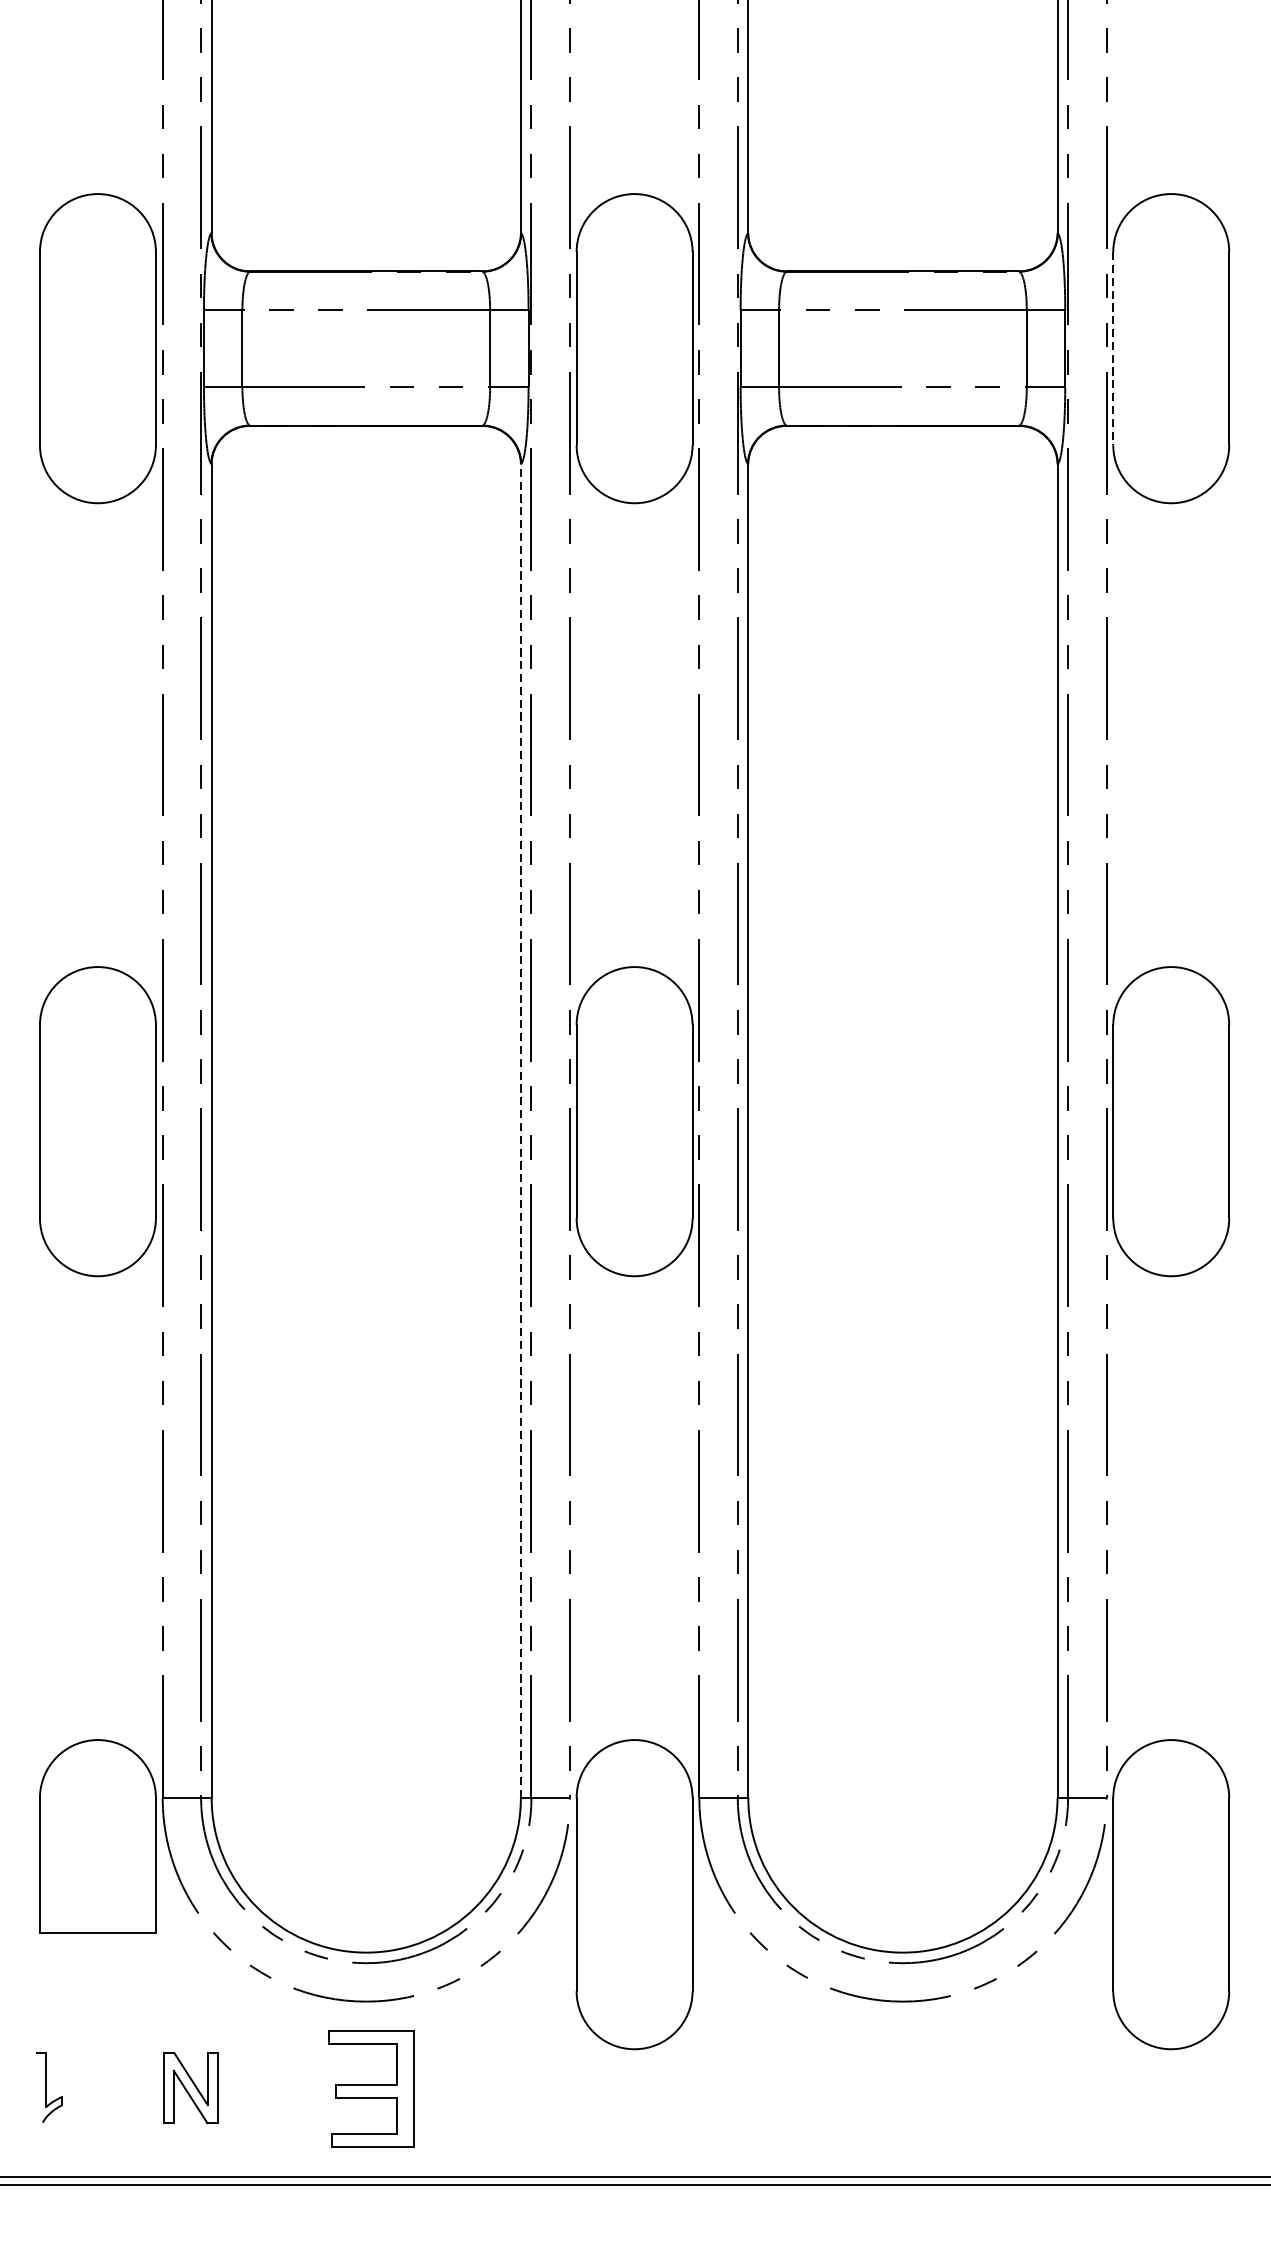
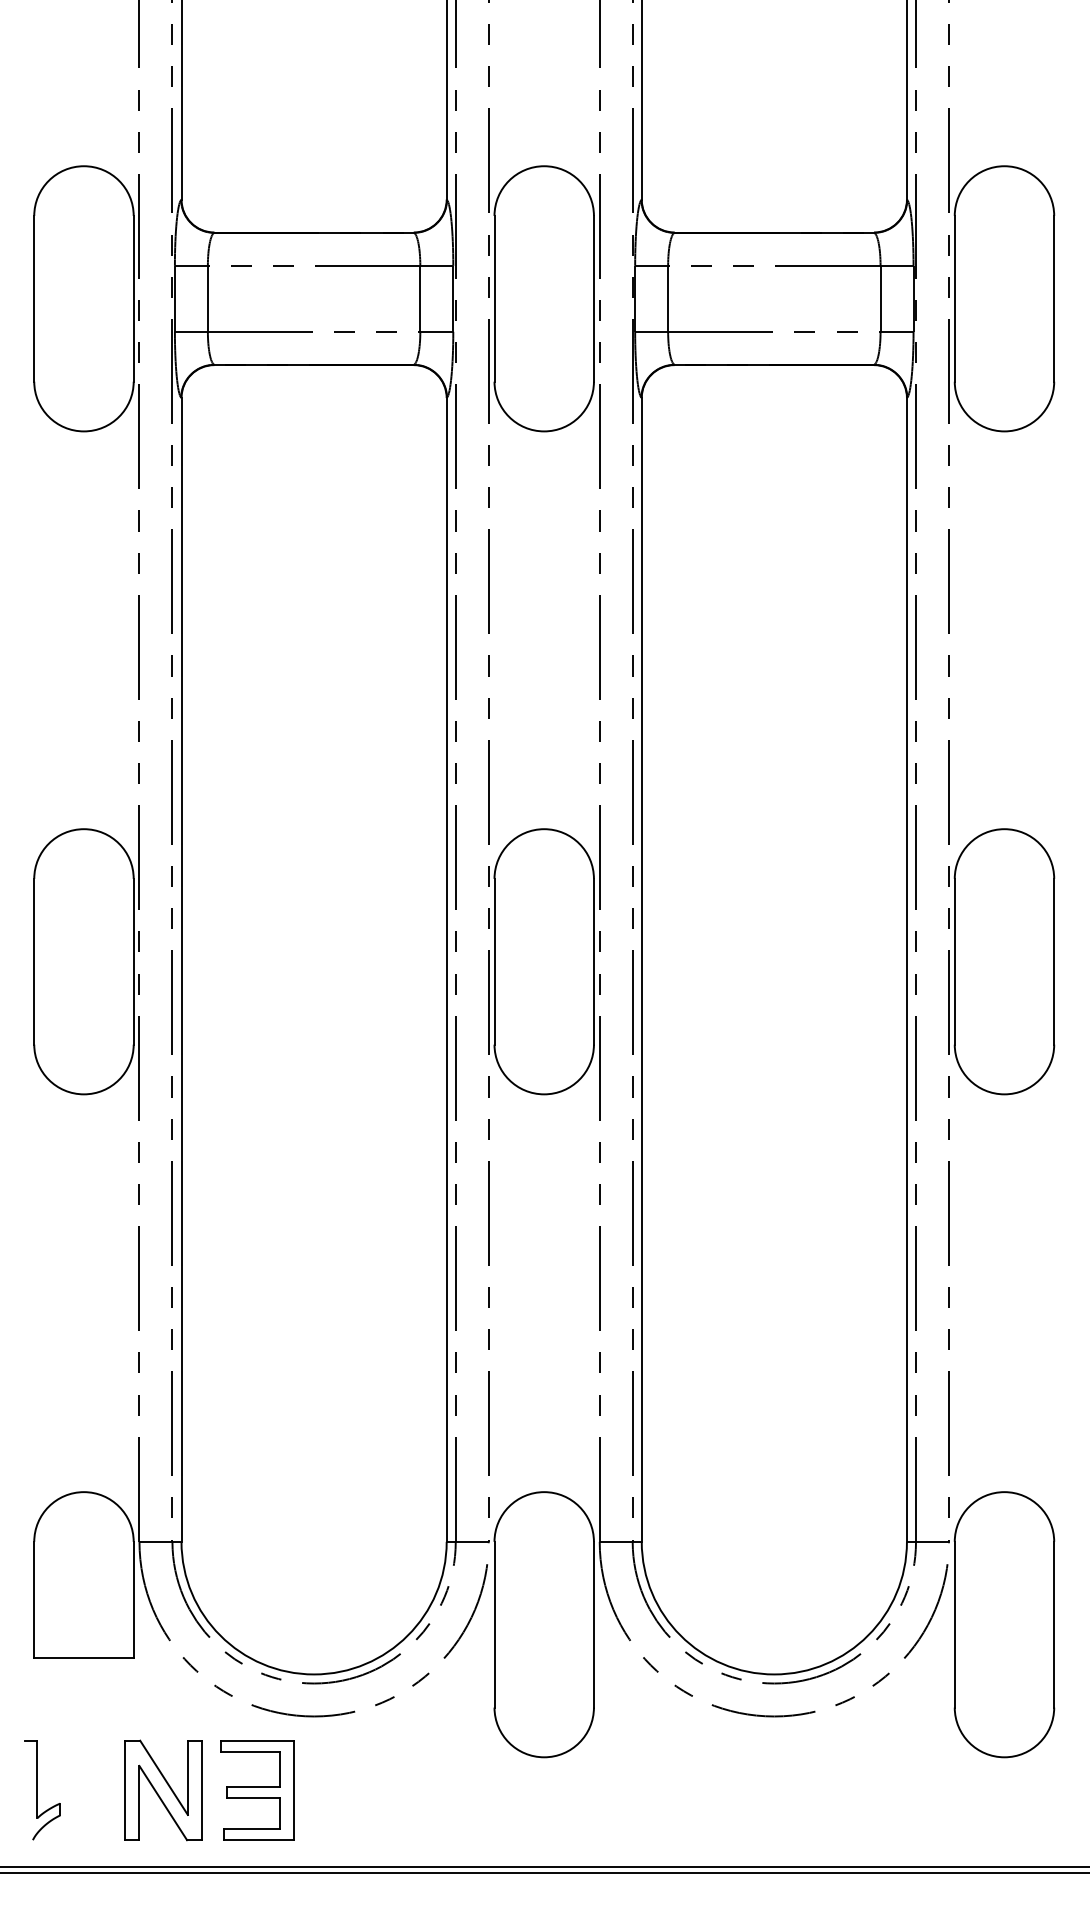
line: (1112, 348) -> (954, 298), dashed -> solid
line: (520, 1130) -> (446, 969), dashed -> solid
part: (49, 2087) -> (42, 1790), size x1.67
part: (190, 2087) -> (163, 1790), size x1.67
part: (371, 2089) -> (257, 1790), moved

